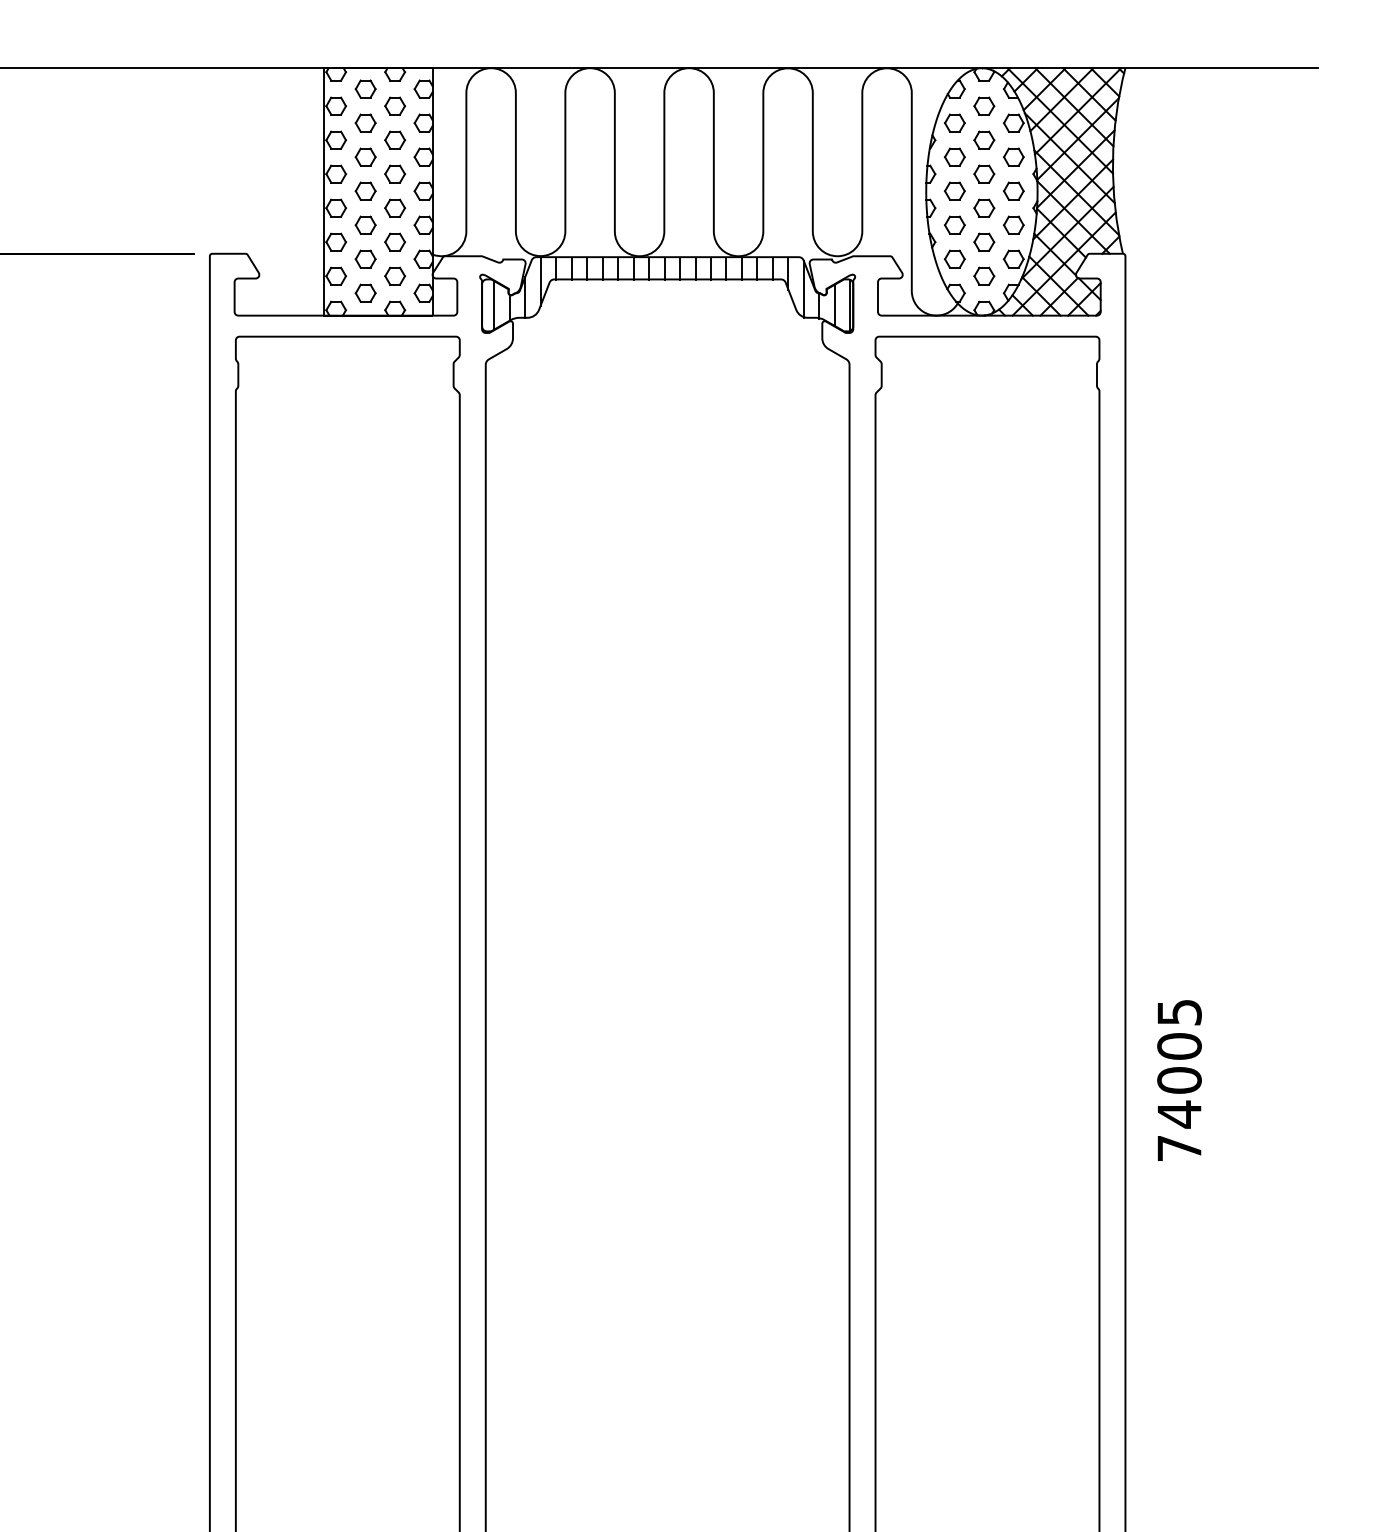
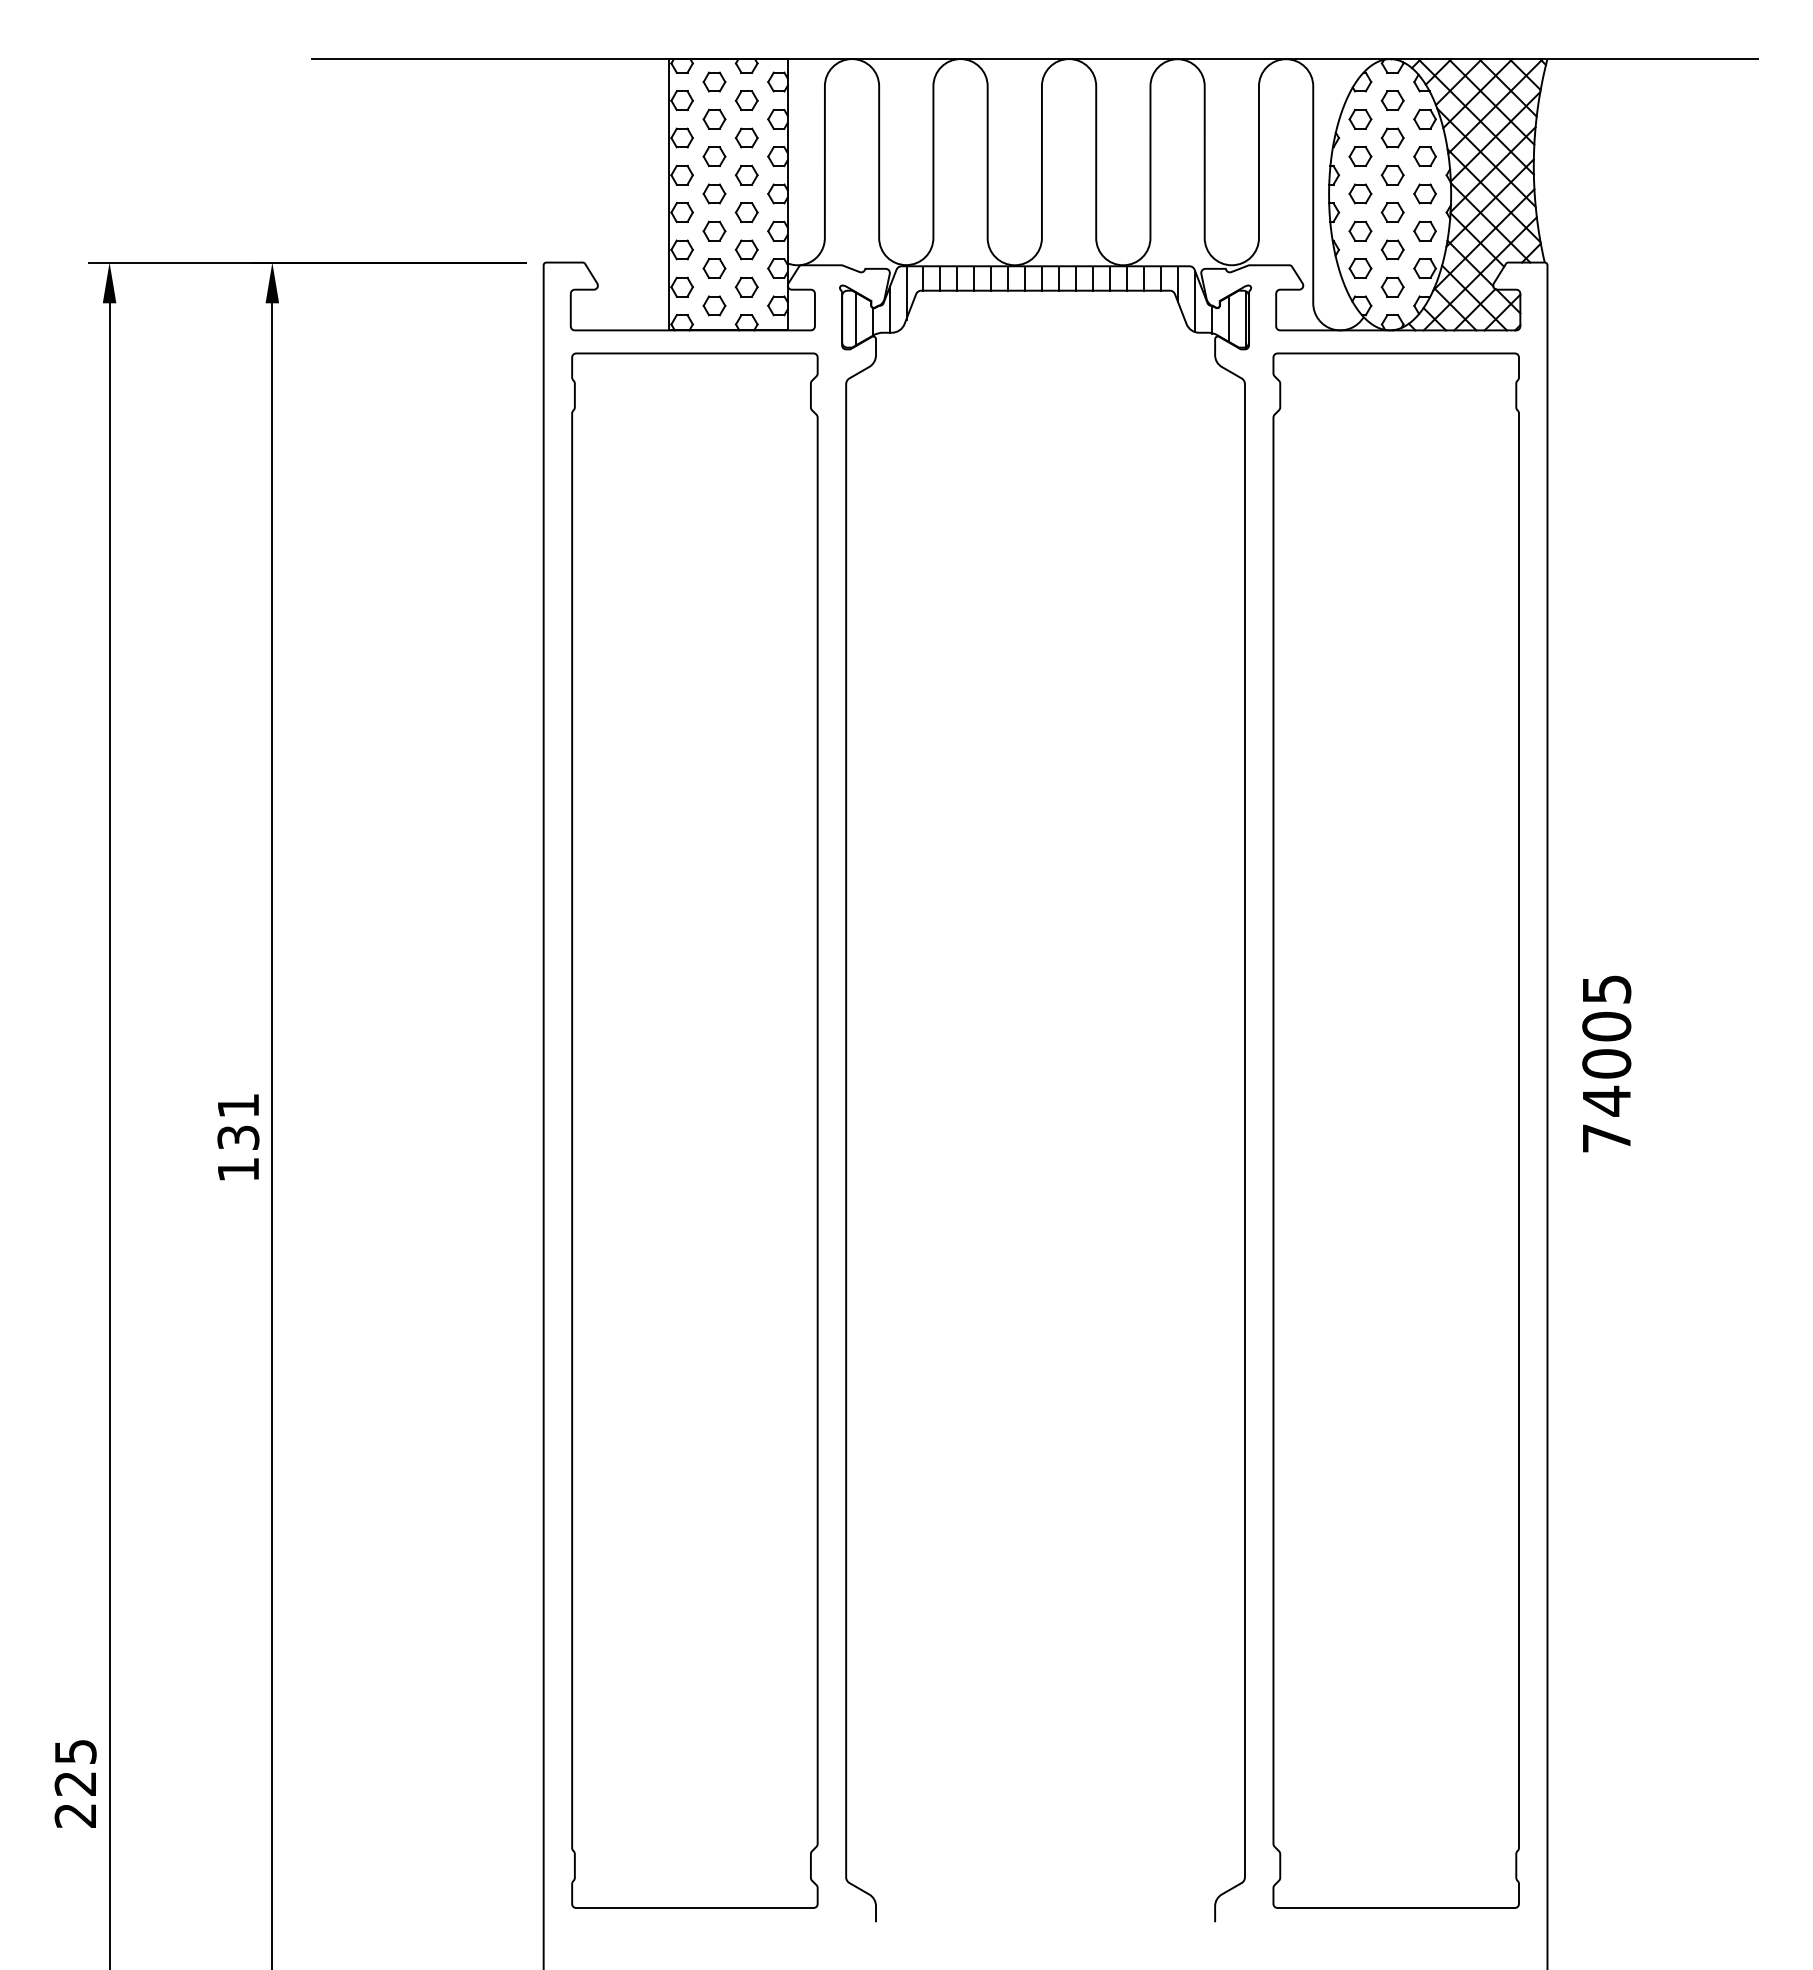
text: (1179, 1080) -> (1606, 1063), moved

